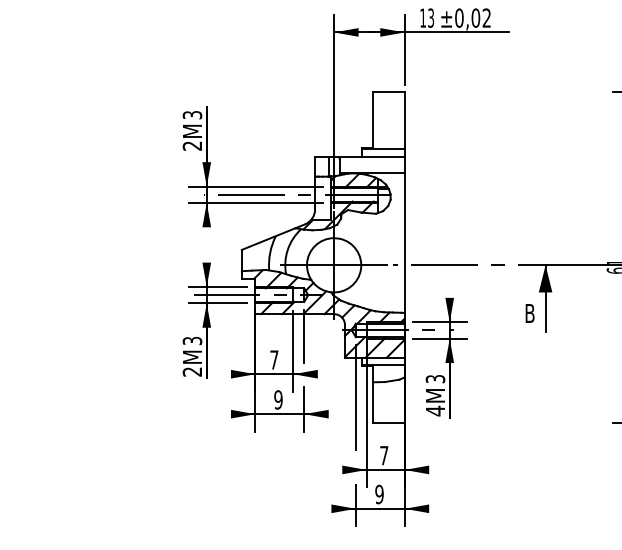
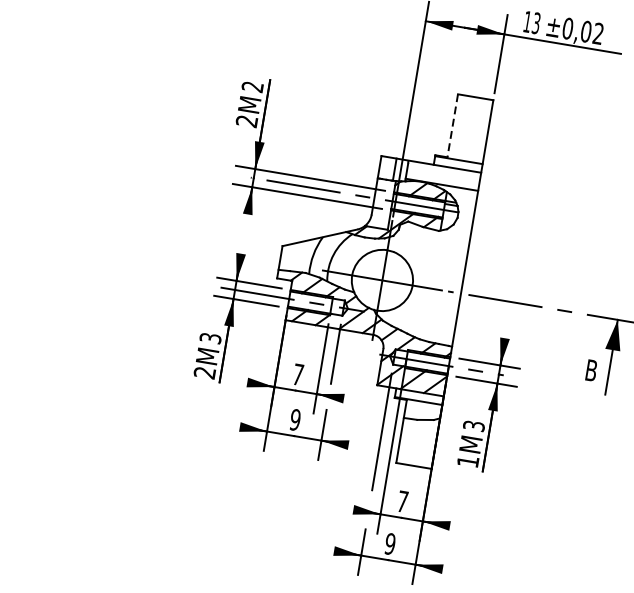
text: (192, 115) -> (252, 87), 3 -> 2
line: (372, 120) -> (452, 126), solid -> dashed
text: (435, 410) -> (468, 460), 4M -> 1M

